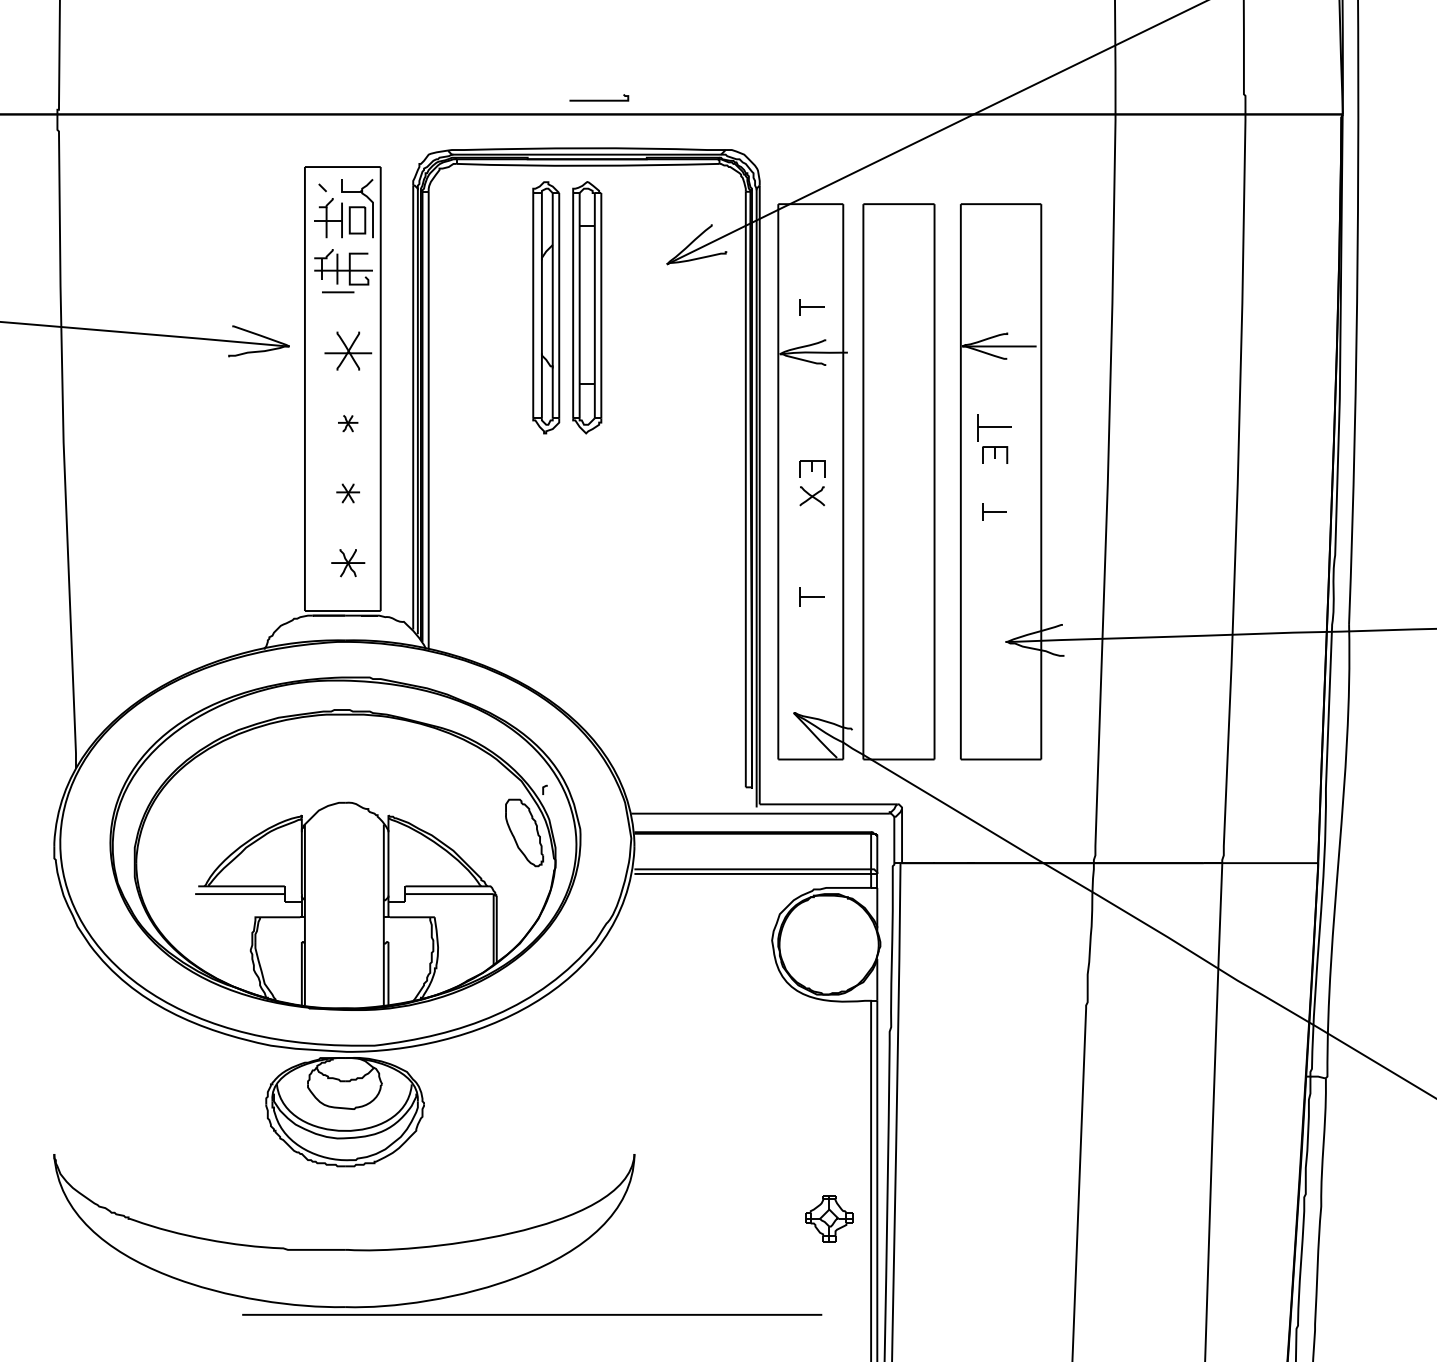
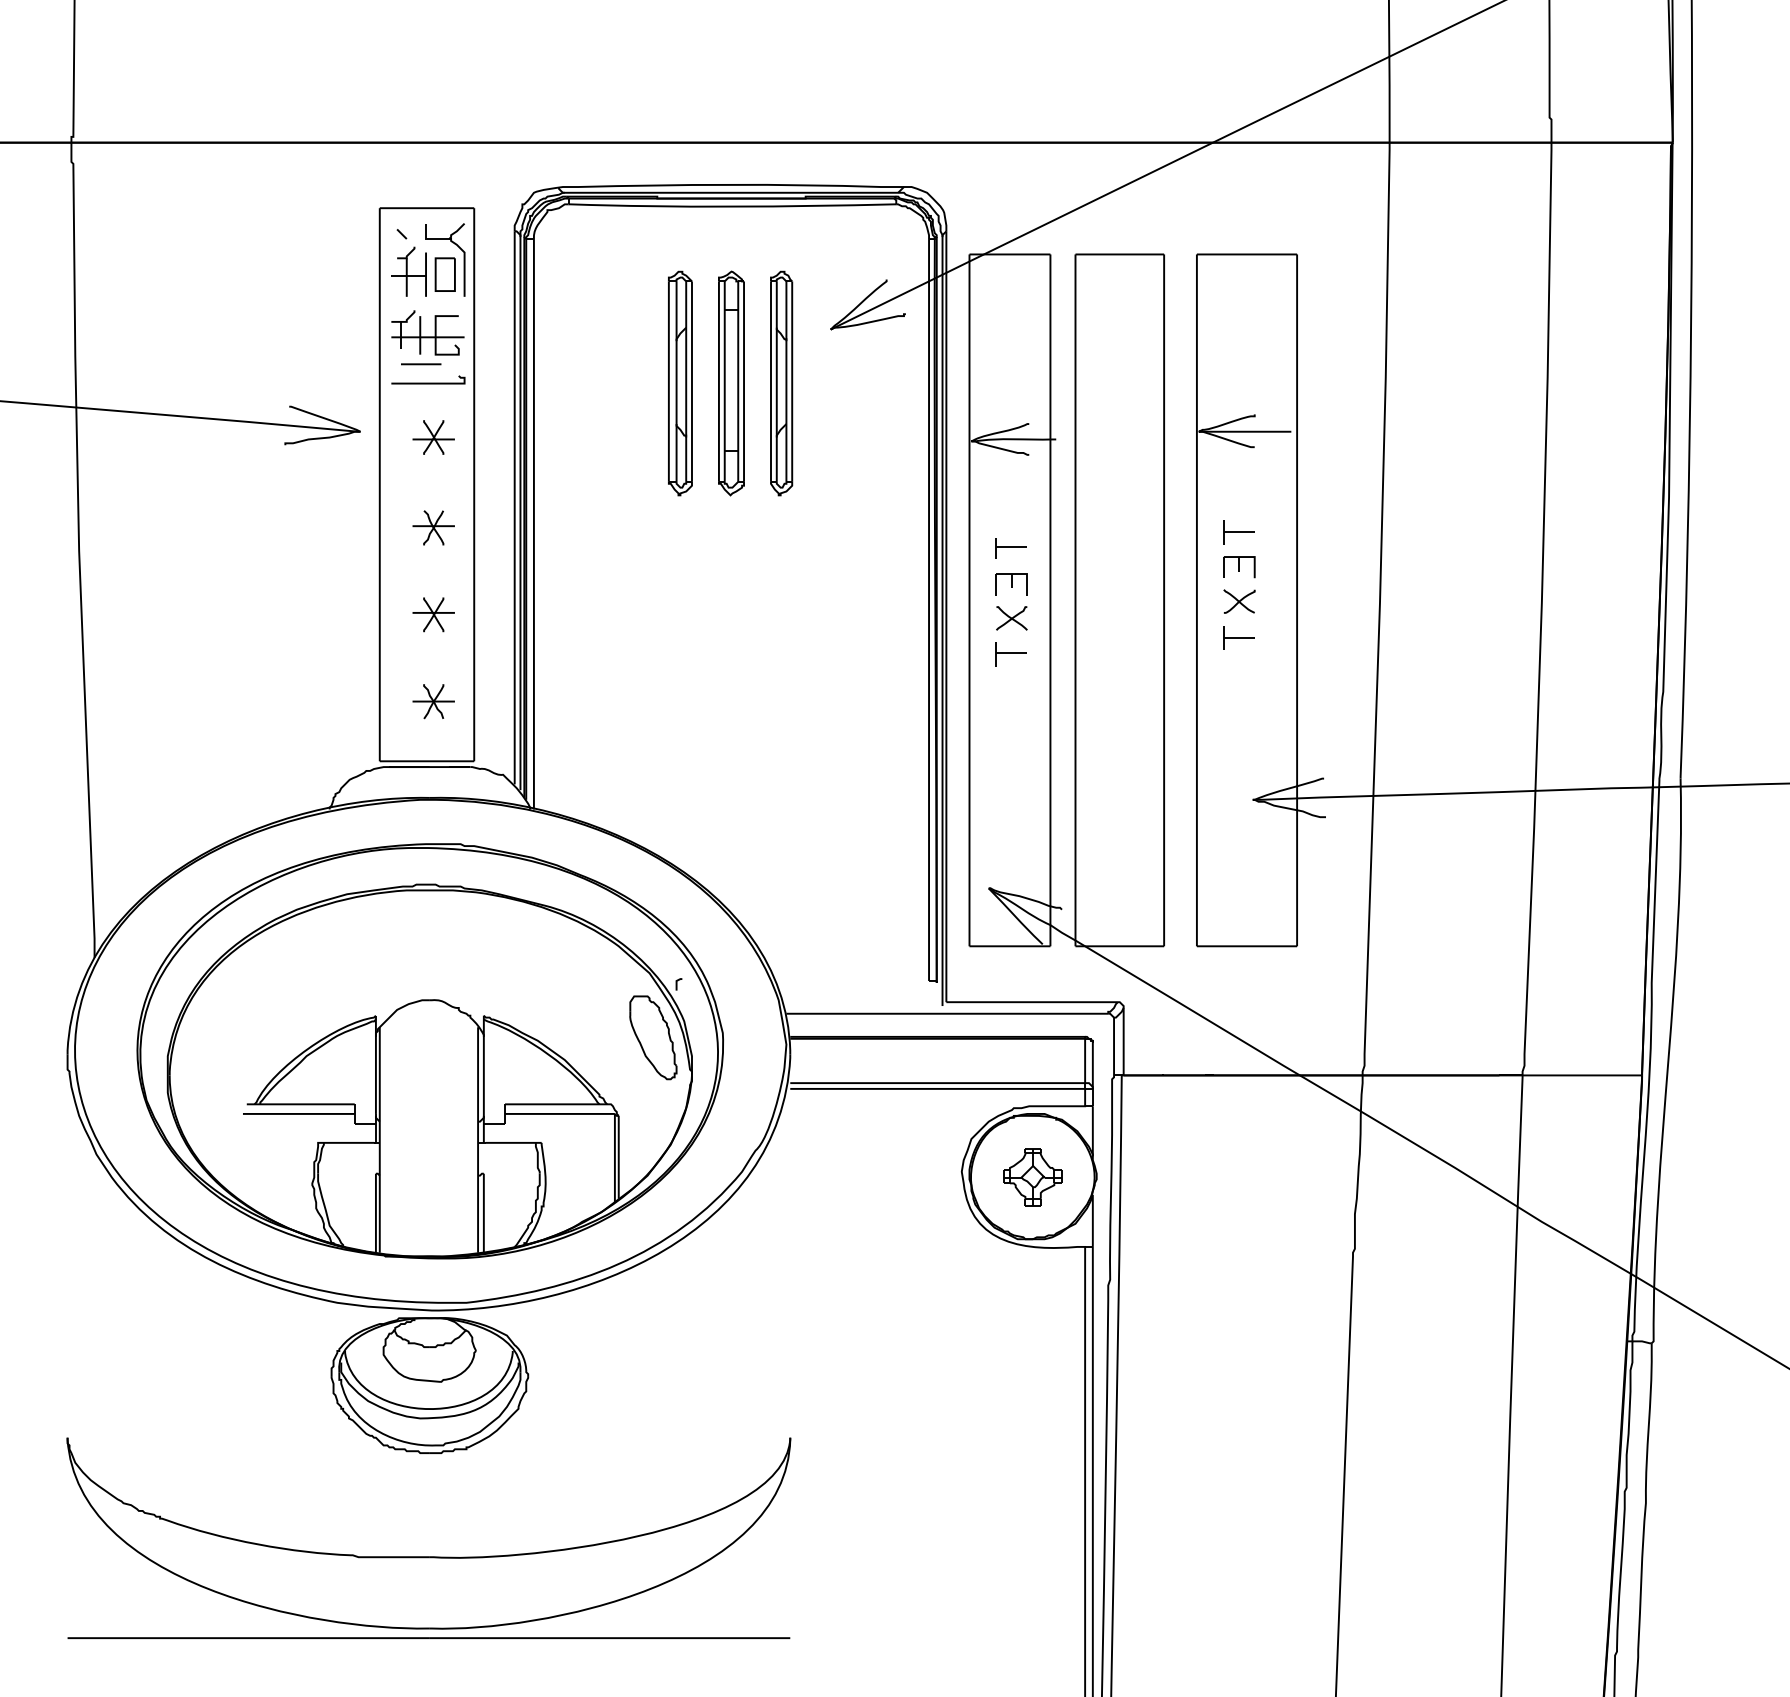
curve: (599, 99) -> (428, 382), moved
part: (546, 307) -> (680, 383), size x0.71
part: (587, 307) -> (731, 383), size x0.71
part: (627, 307) -> (781, 383), added
part: (811, 307) -> (1010, 548), moved
part: (348, 351) -> (433, 437), size x0.71
part: (348, 423) -> (433, 527), size x1.67
part: (994, 427) -> (1238, 532), size x0.71
part: (995, 482) -> (1239, 601), added
part: (348, 493) -> (433, 614), size x1.43
part: (811, 597) -> (1010, 654), moved
part: (828, 1218) -> (1032, 1177), moved
line: (531, 1314) -> (428, 1637), moved

